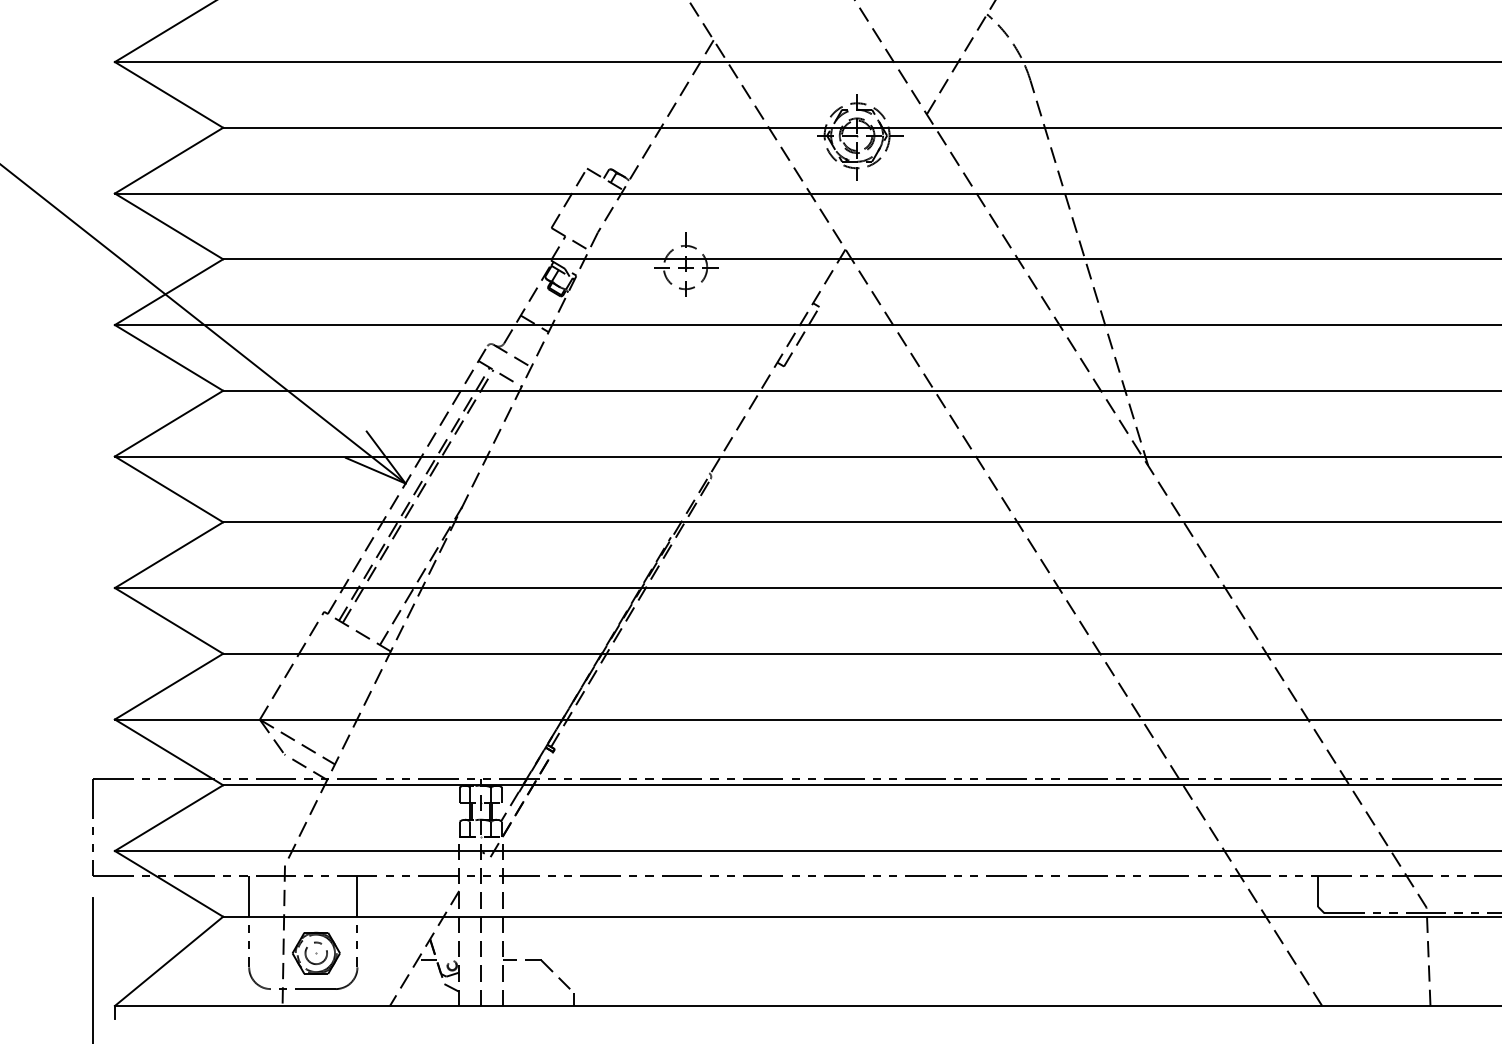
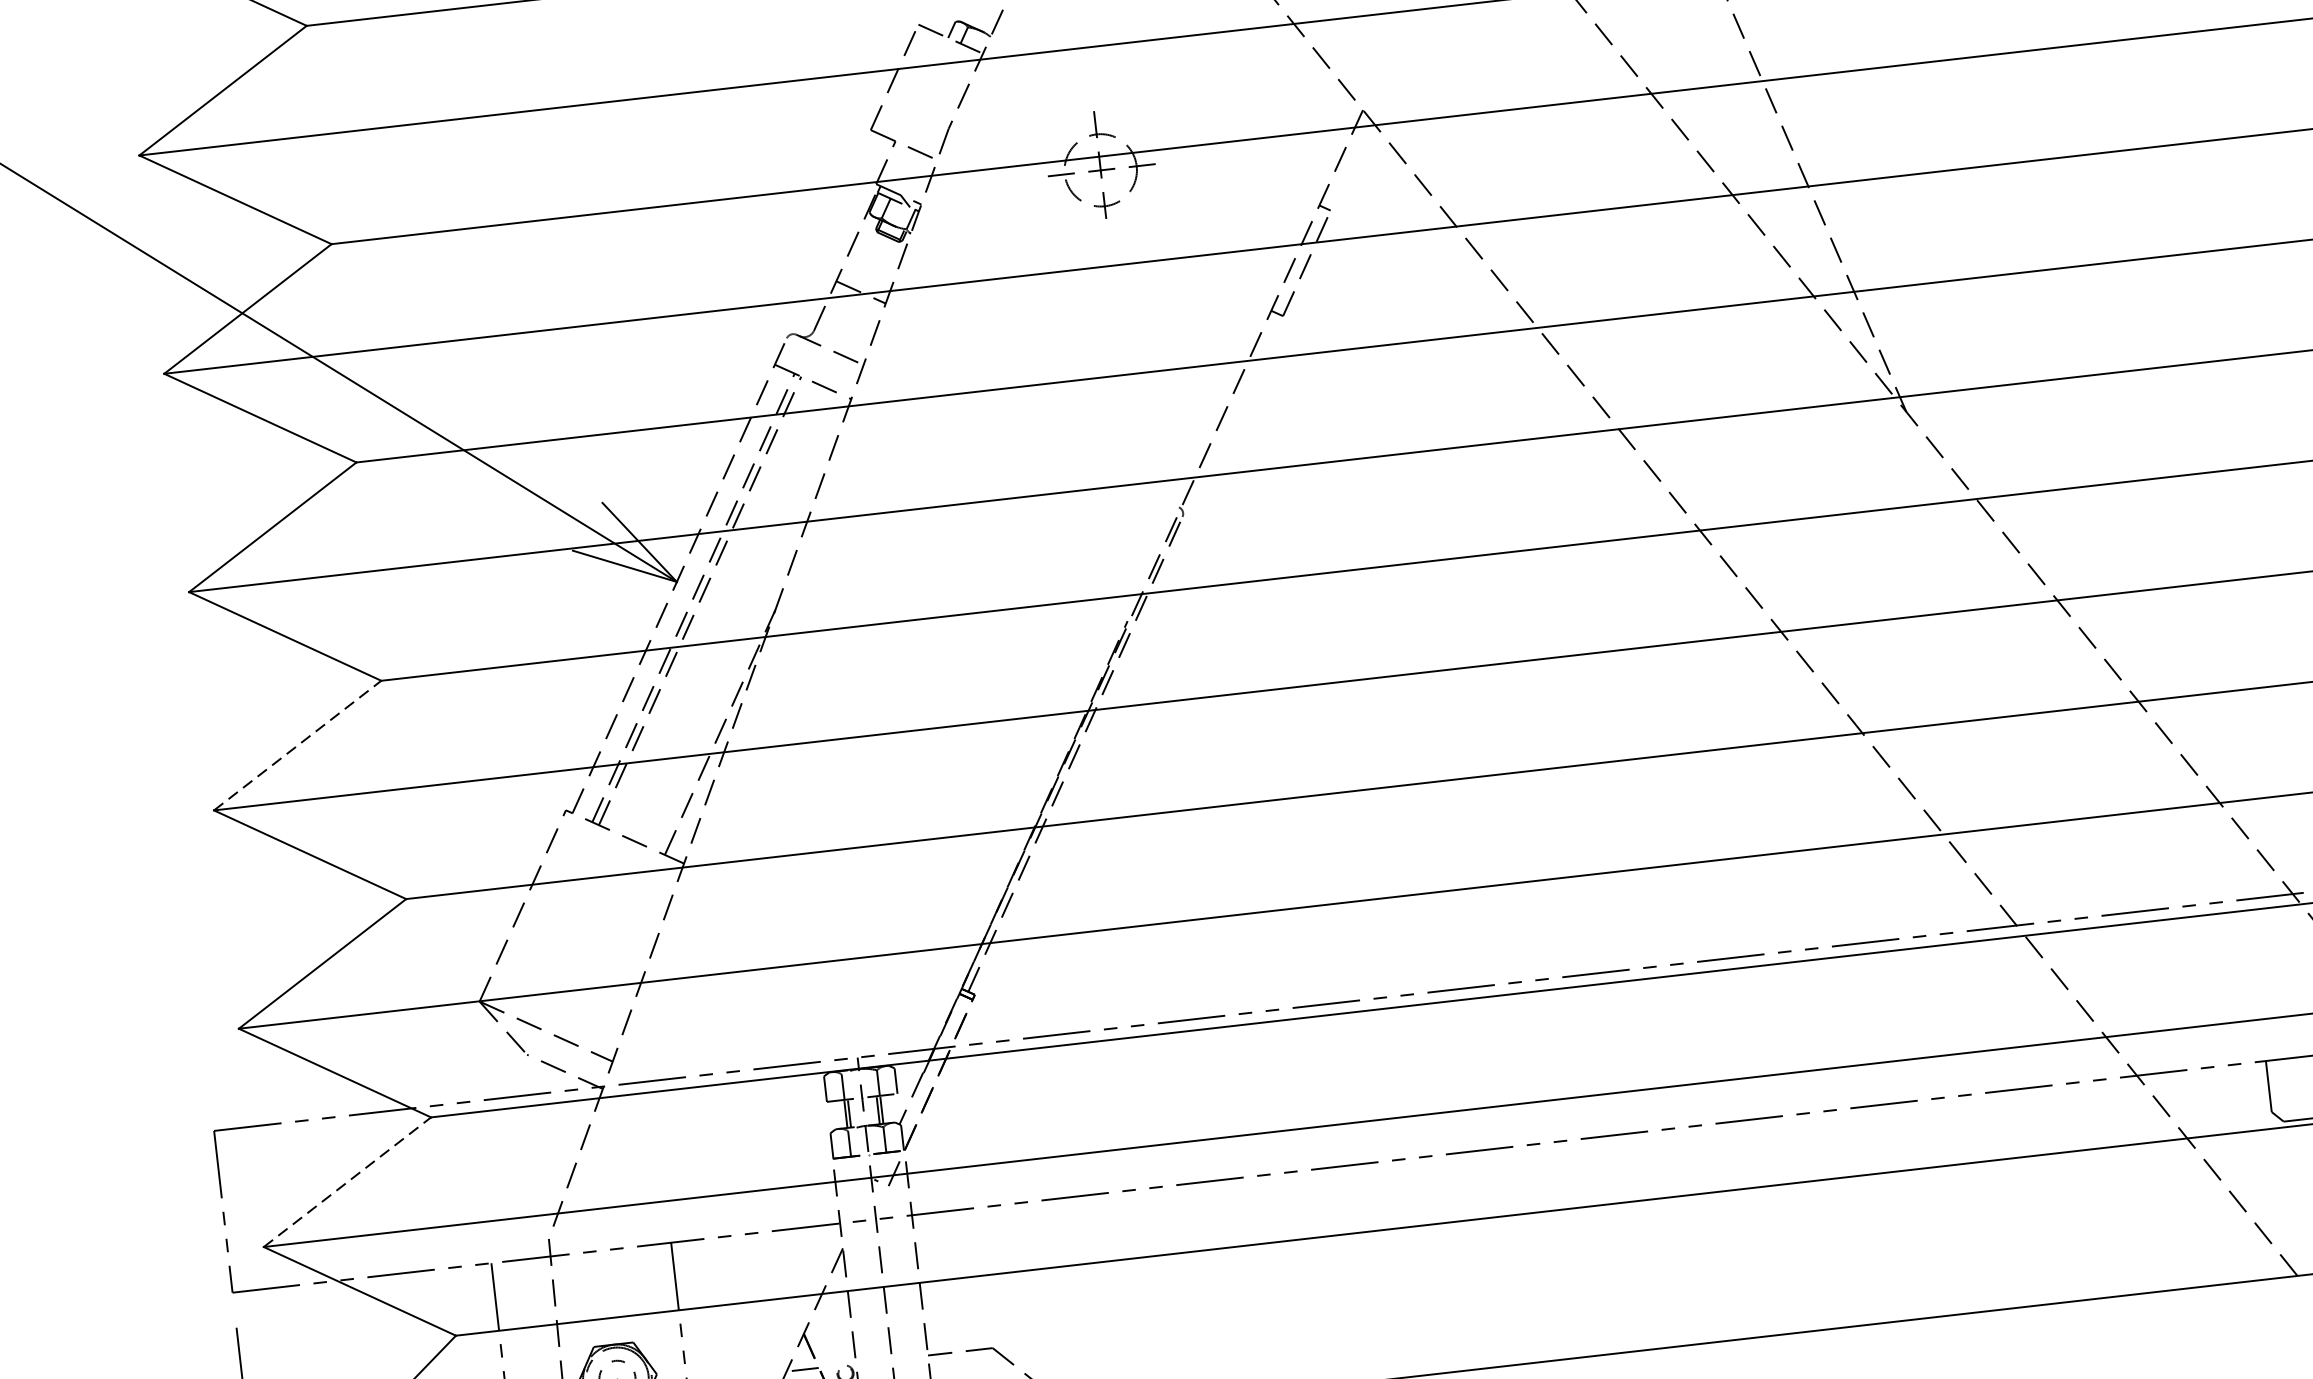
line: (169, 554) -> (298, 744), solid -> dashed
line: (169, 817) -> (348, 1181), solid -> dashed

